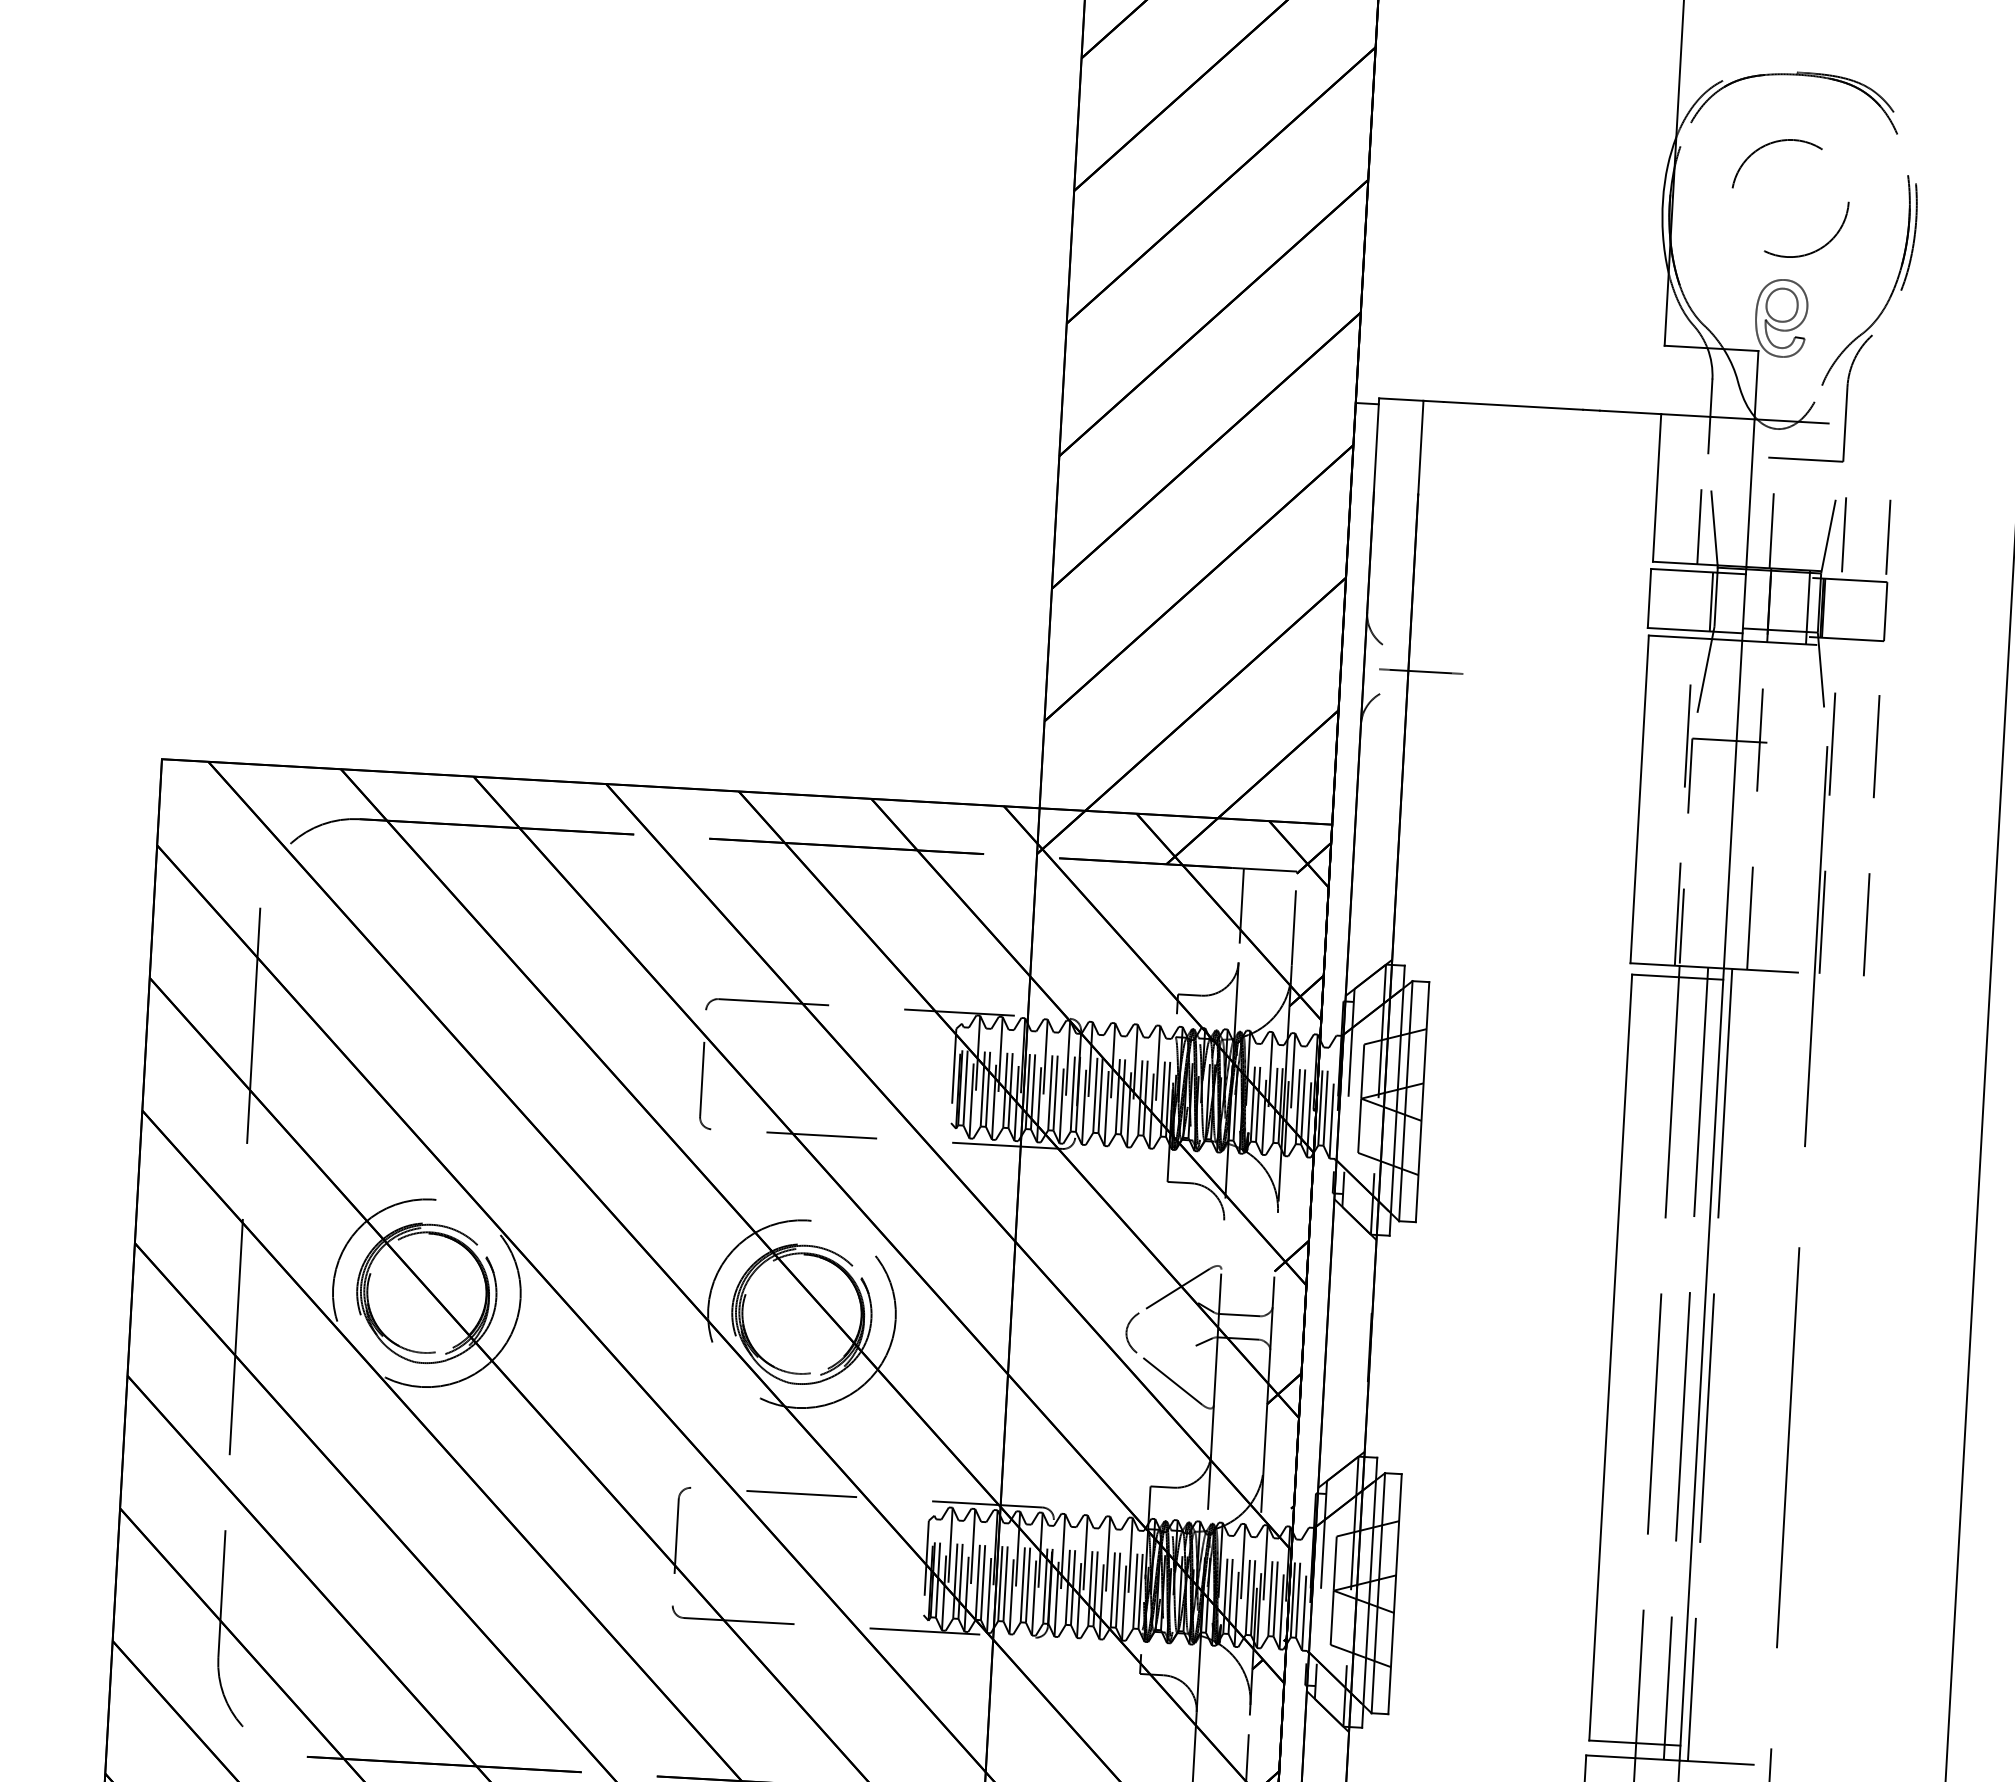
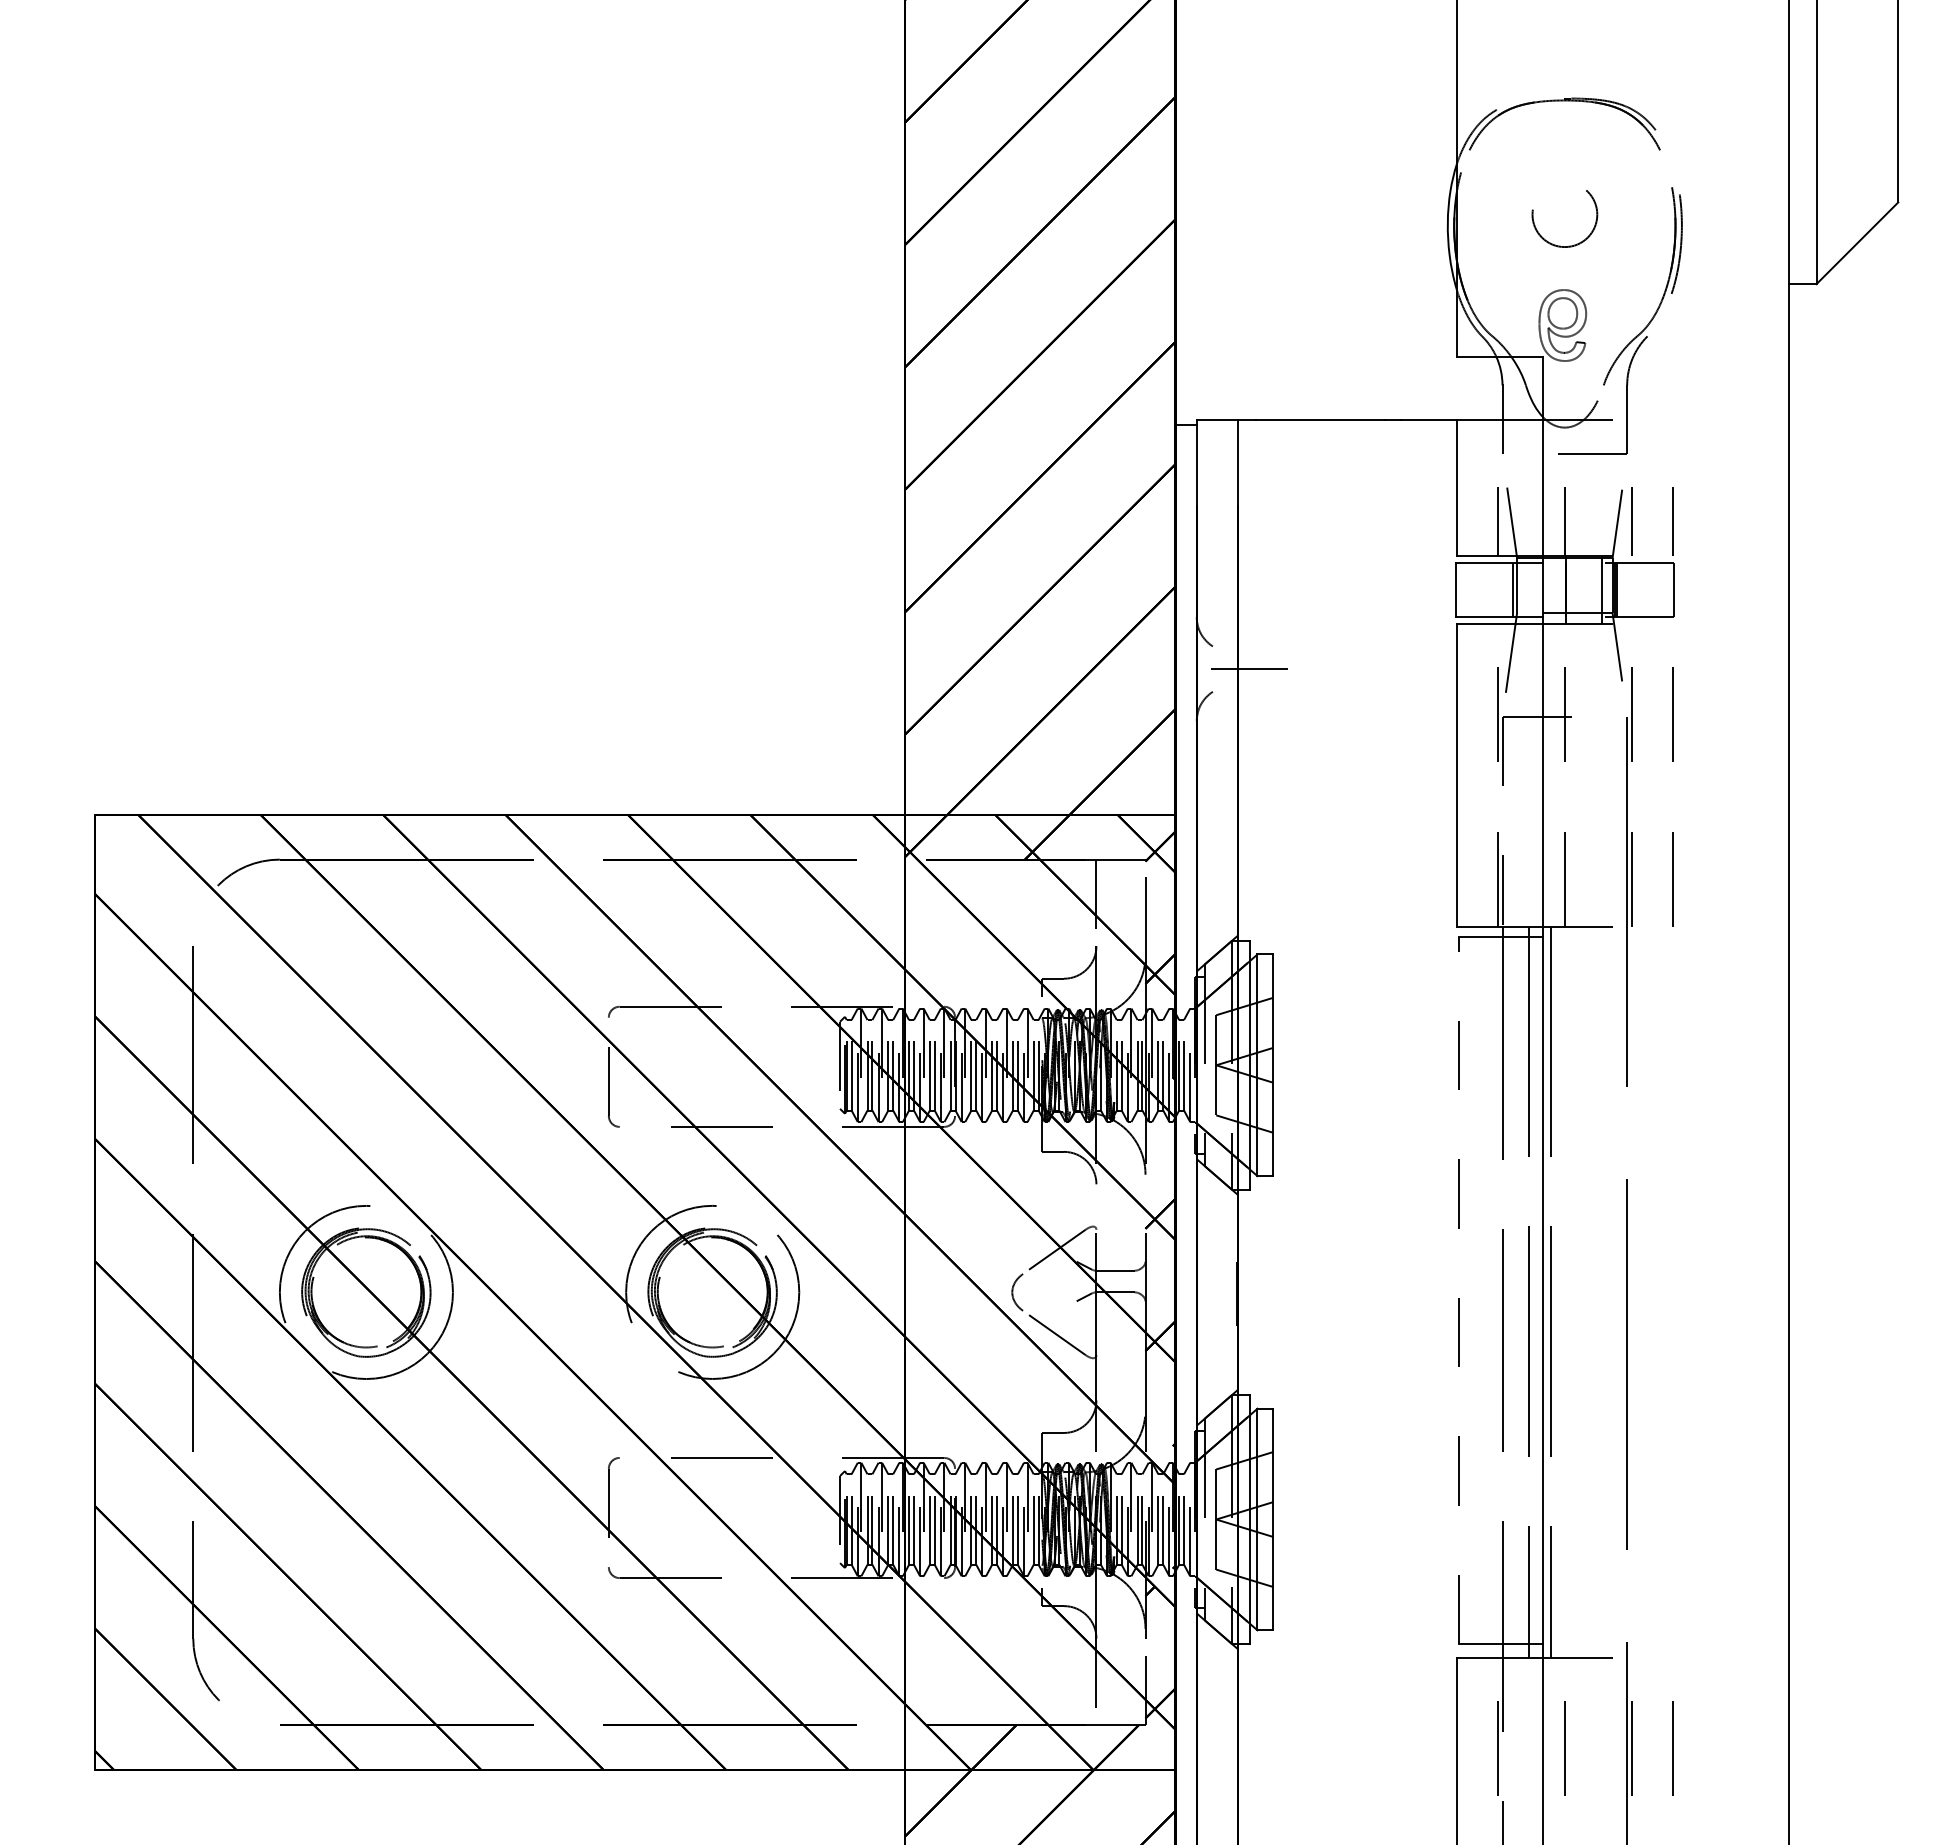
circle: (1789, 198) -> (1564, 214), size x0.6
line: (1611, 1357) -> (1459, 1290), solid -> dashed

